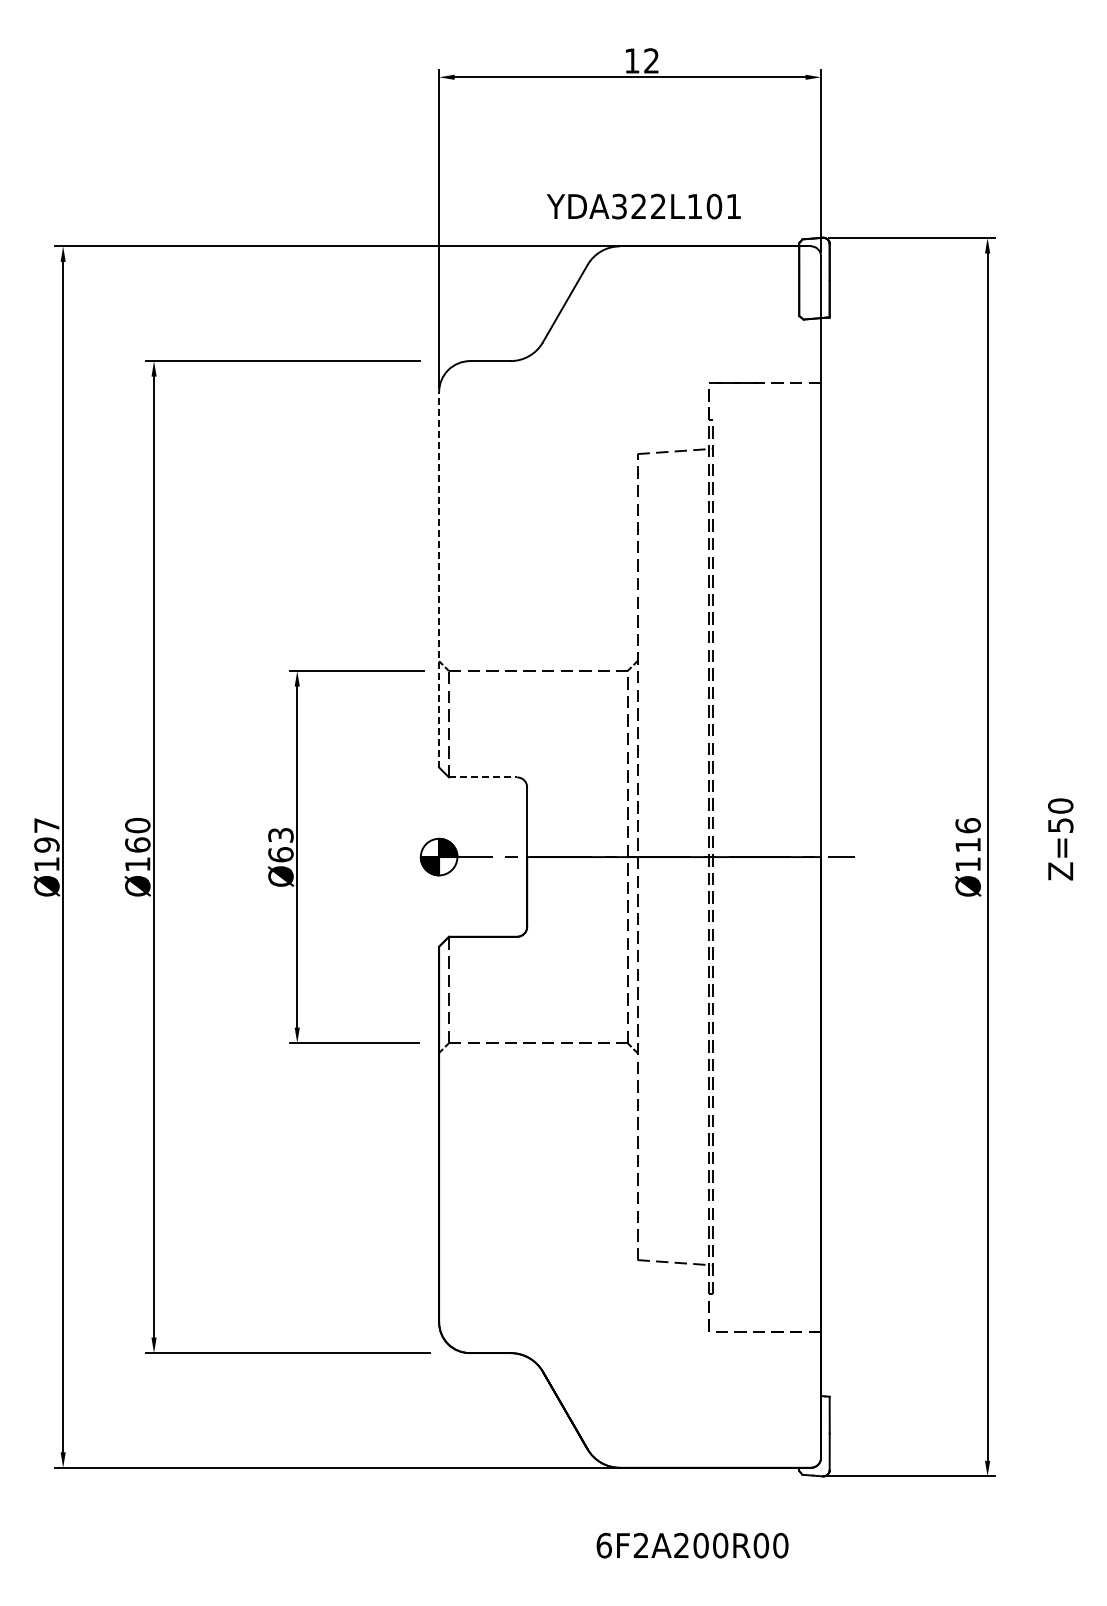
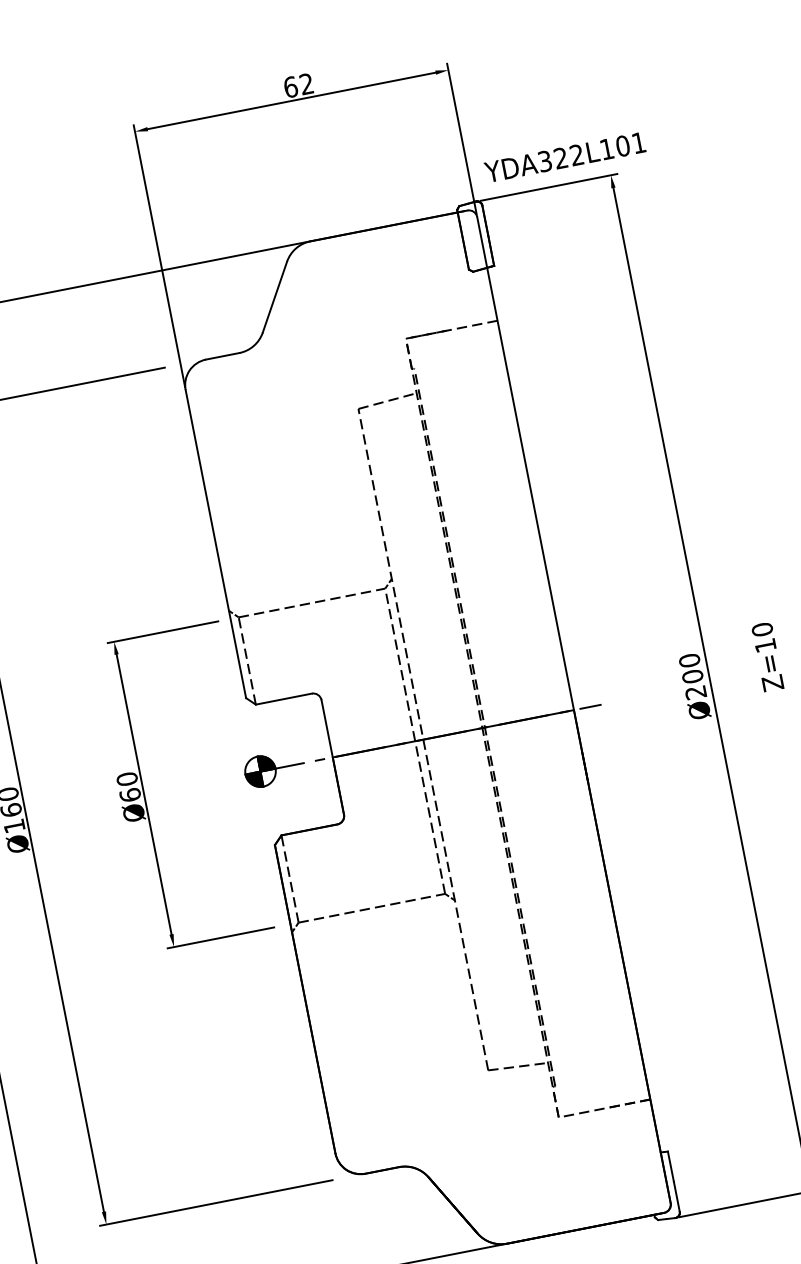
text: (631, 60) -> (290, 86), 12 -> 62
text: (643, 206) -> (564, 157), moved
line: (439, 579) -> (216, 543), dashed -> solid
line: (483, 777) -> (284, 699), dashed -> solid
text: (1060, 825) -> (765, 645), Z=50 -> Z=10
text: (280, 834) -> (126, 778), Ø63 -> Ø60
text: (967, 845) -> (692, 677), Ø116 -> Ø200

